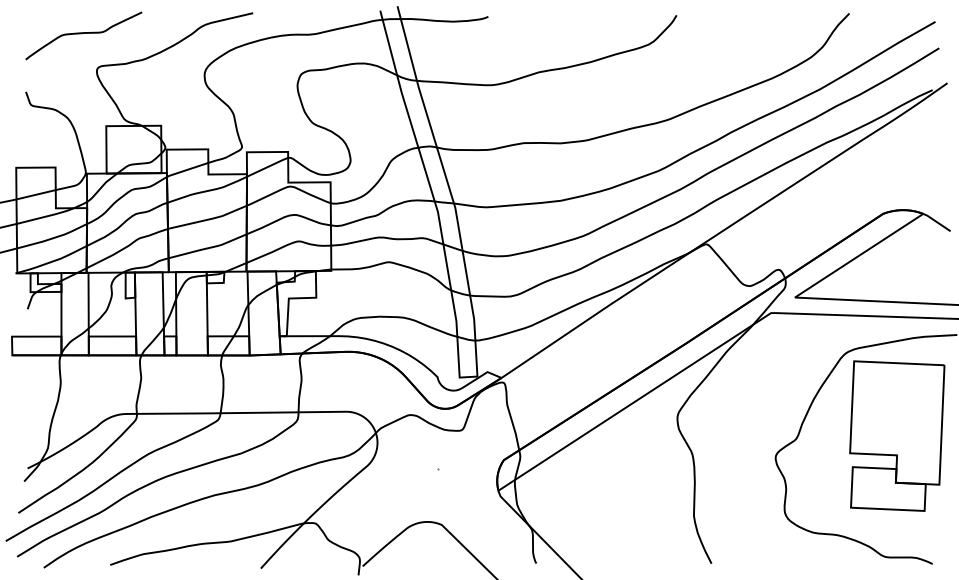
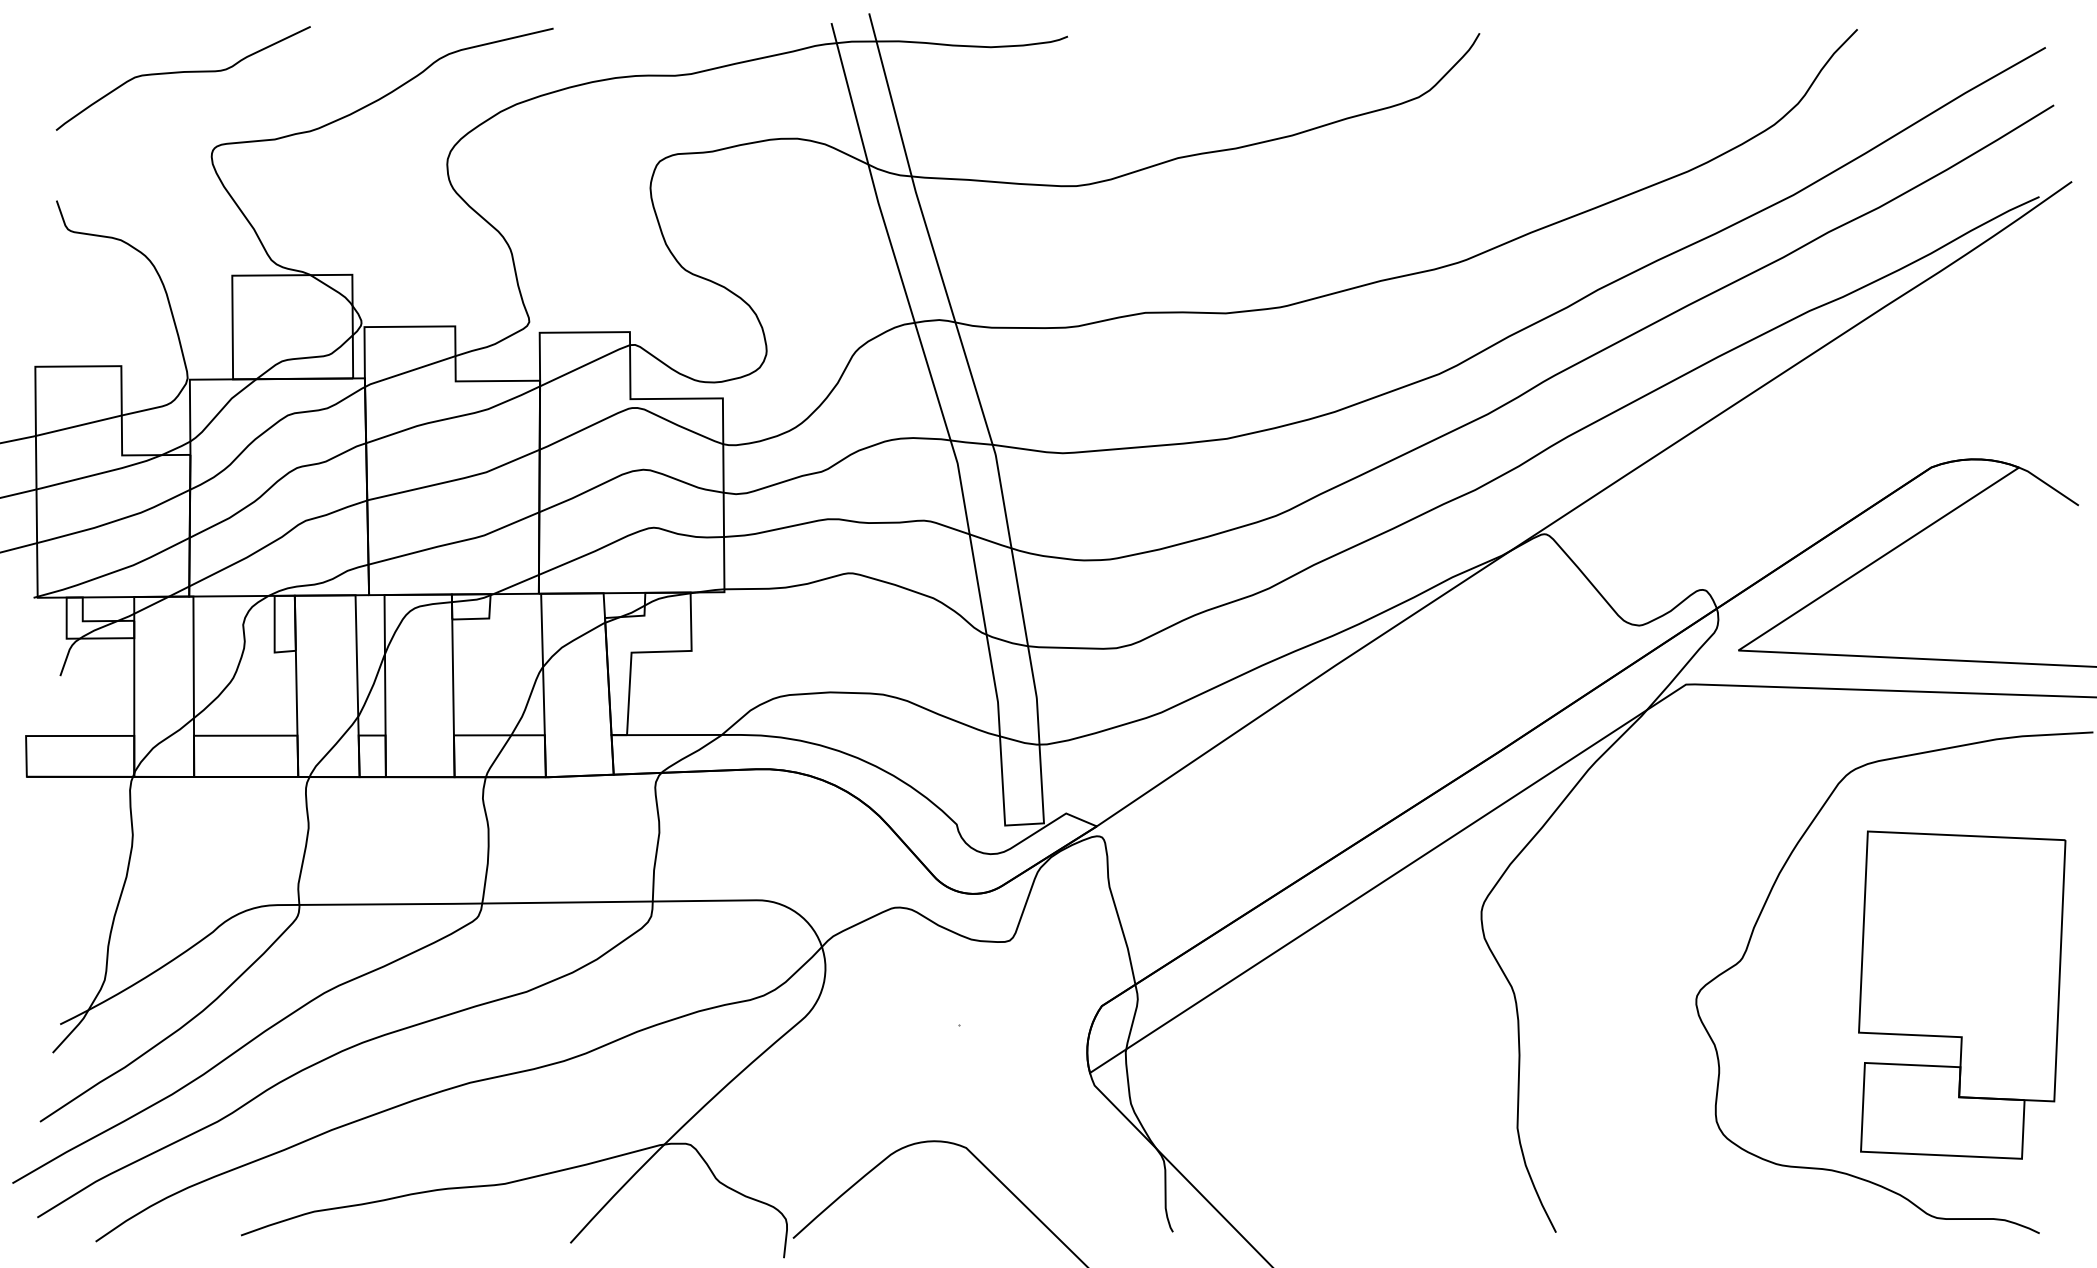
part: (897, 435) -> (1962, 993), moved

